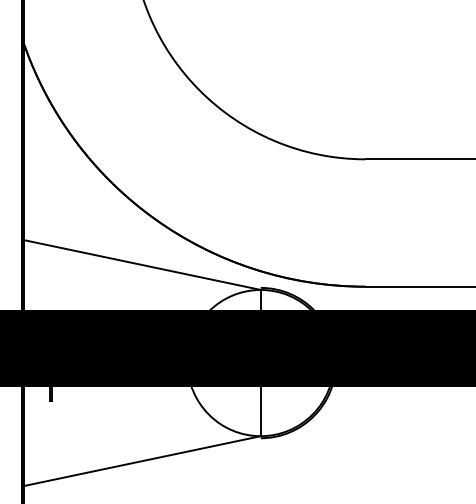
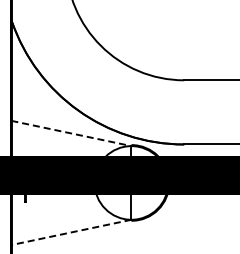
line: (141, 264) -> (71, 133), solid -> dashed
line: (139, 461) -> (70, 232), solid -> dashed

